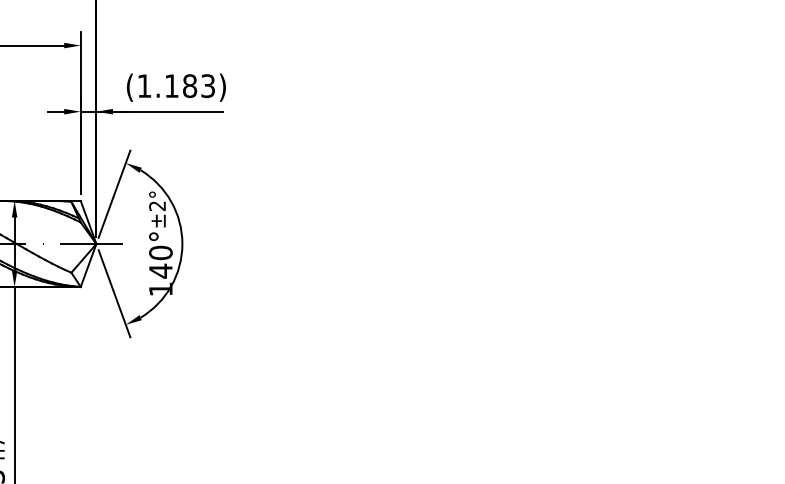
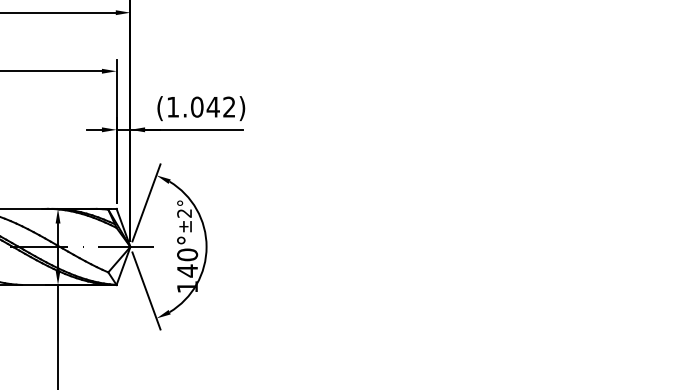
text: (189, 86) -> (212, 107), (1.183) -> (1.042)

